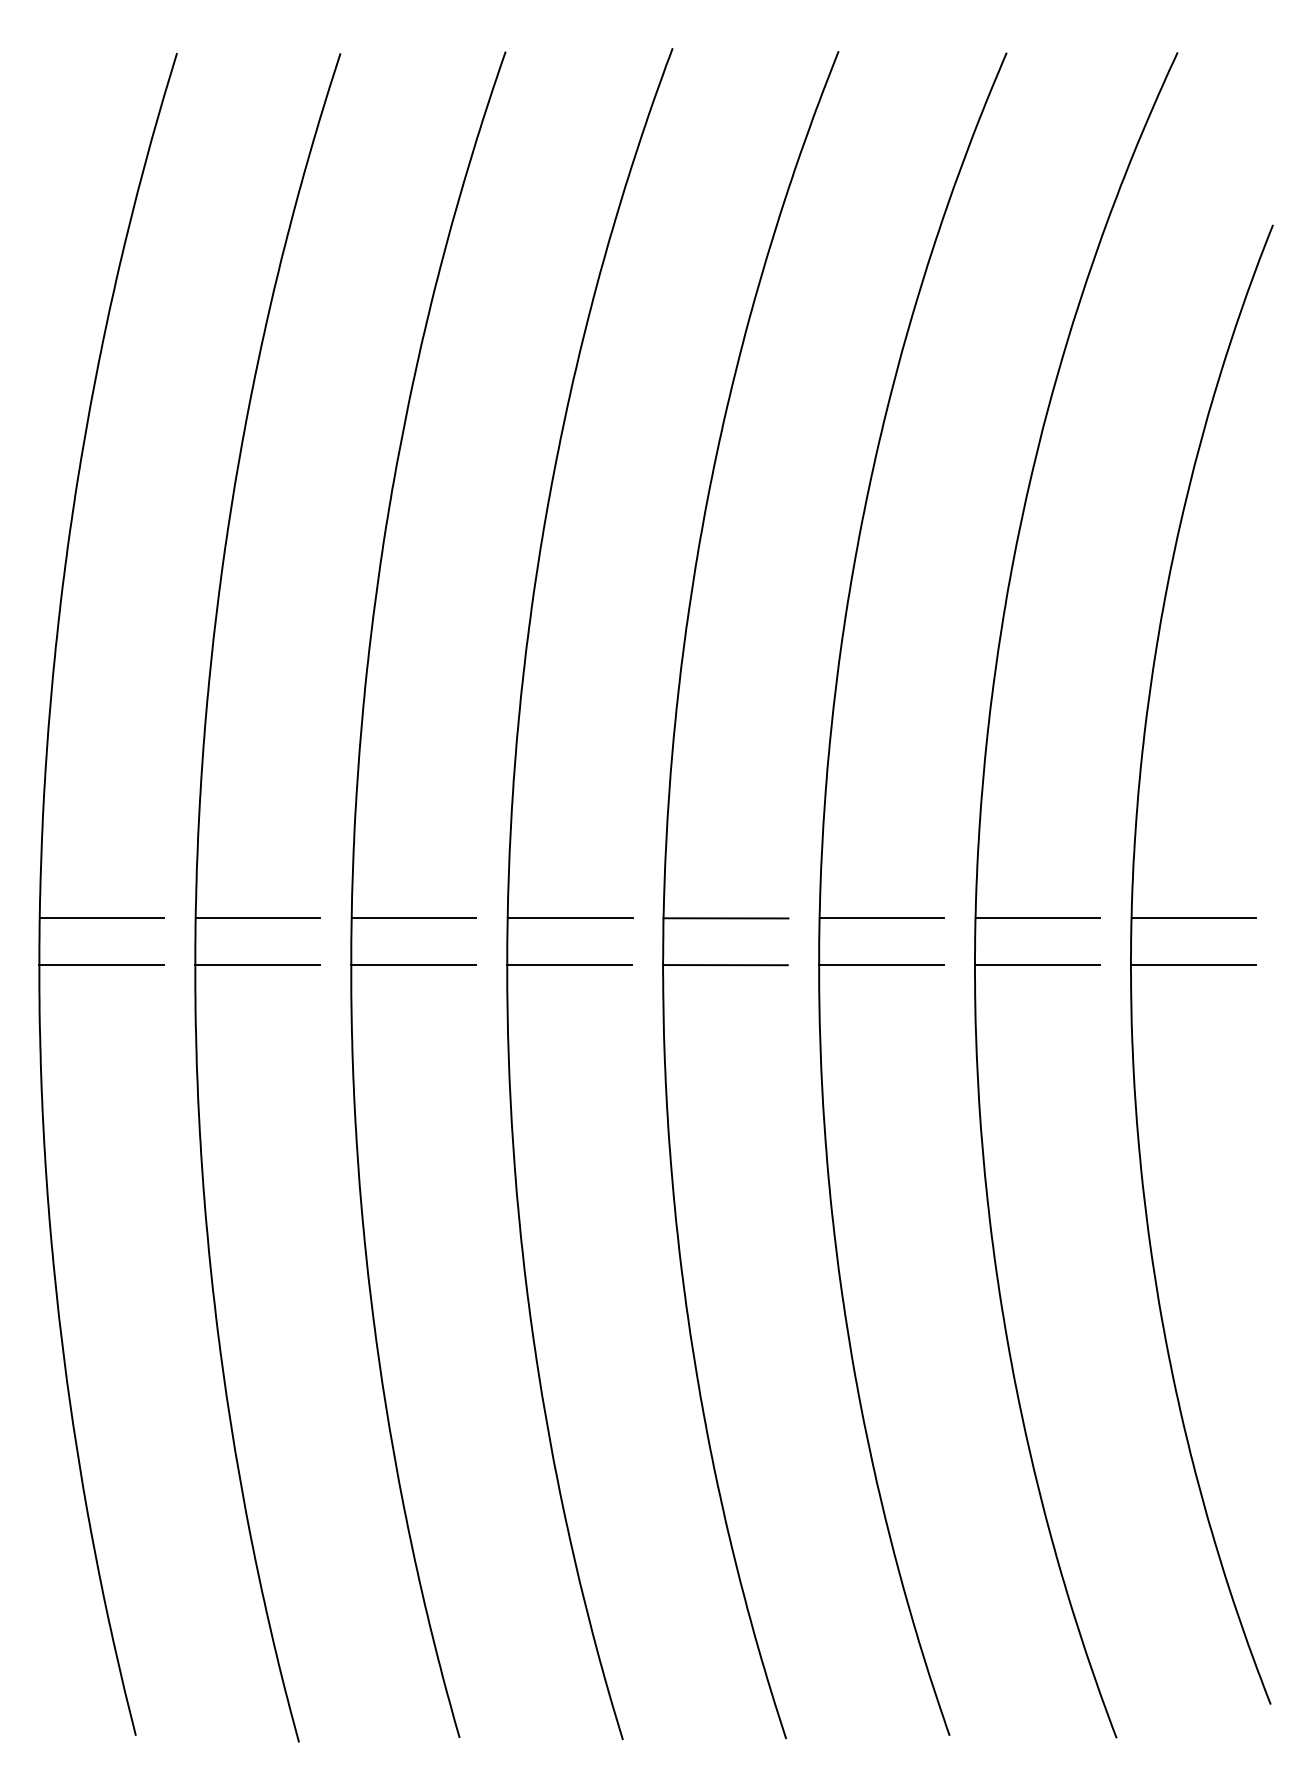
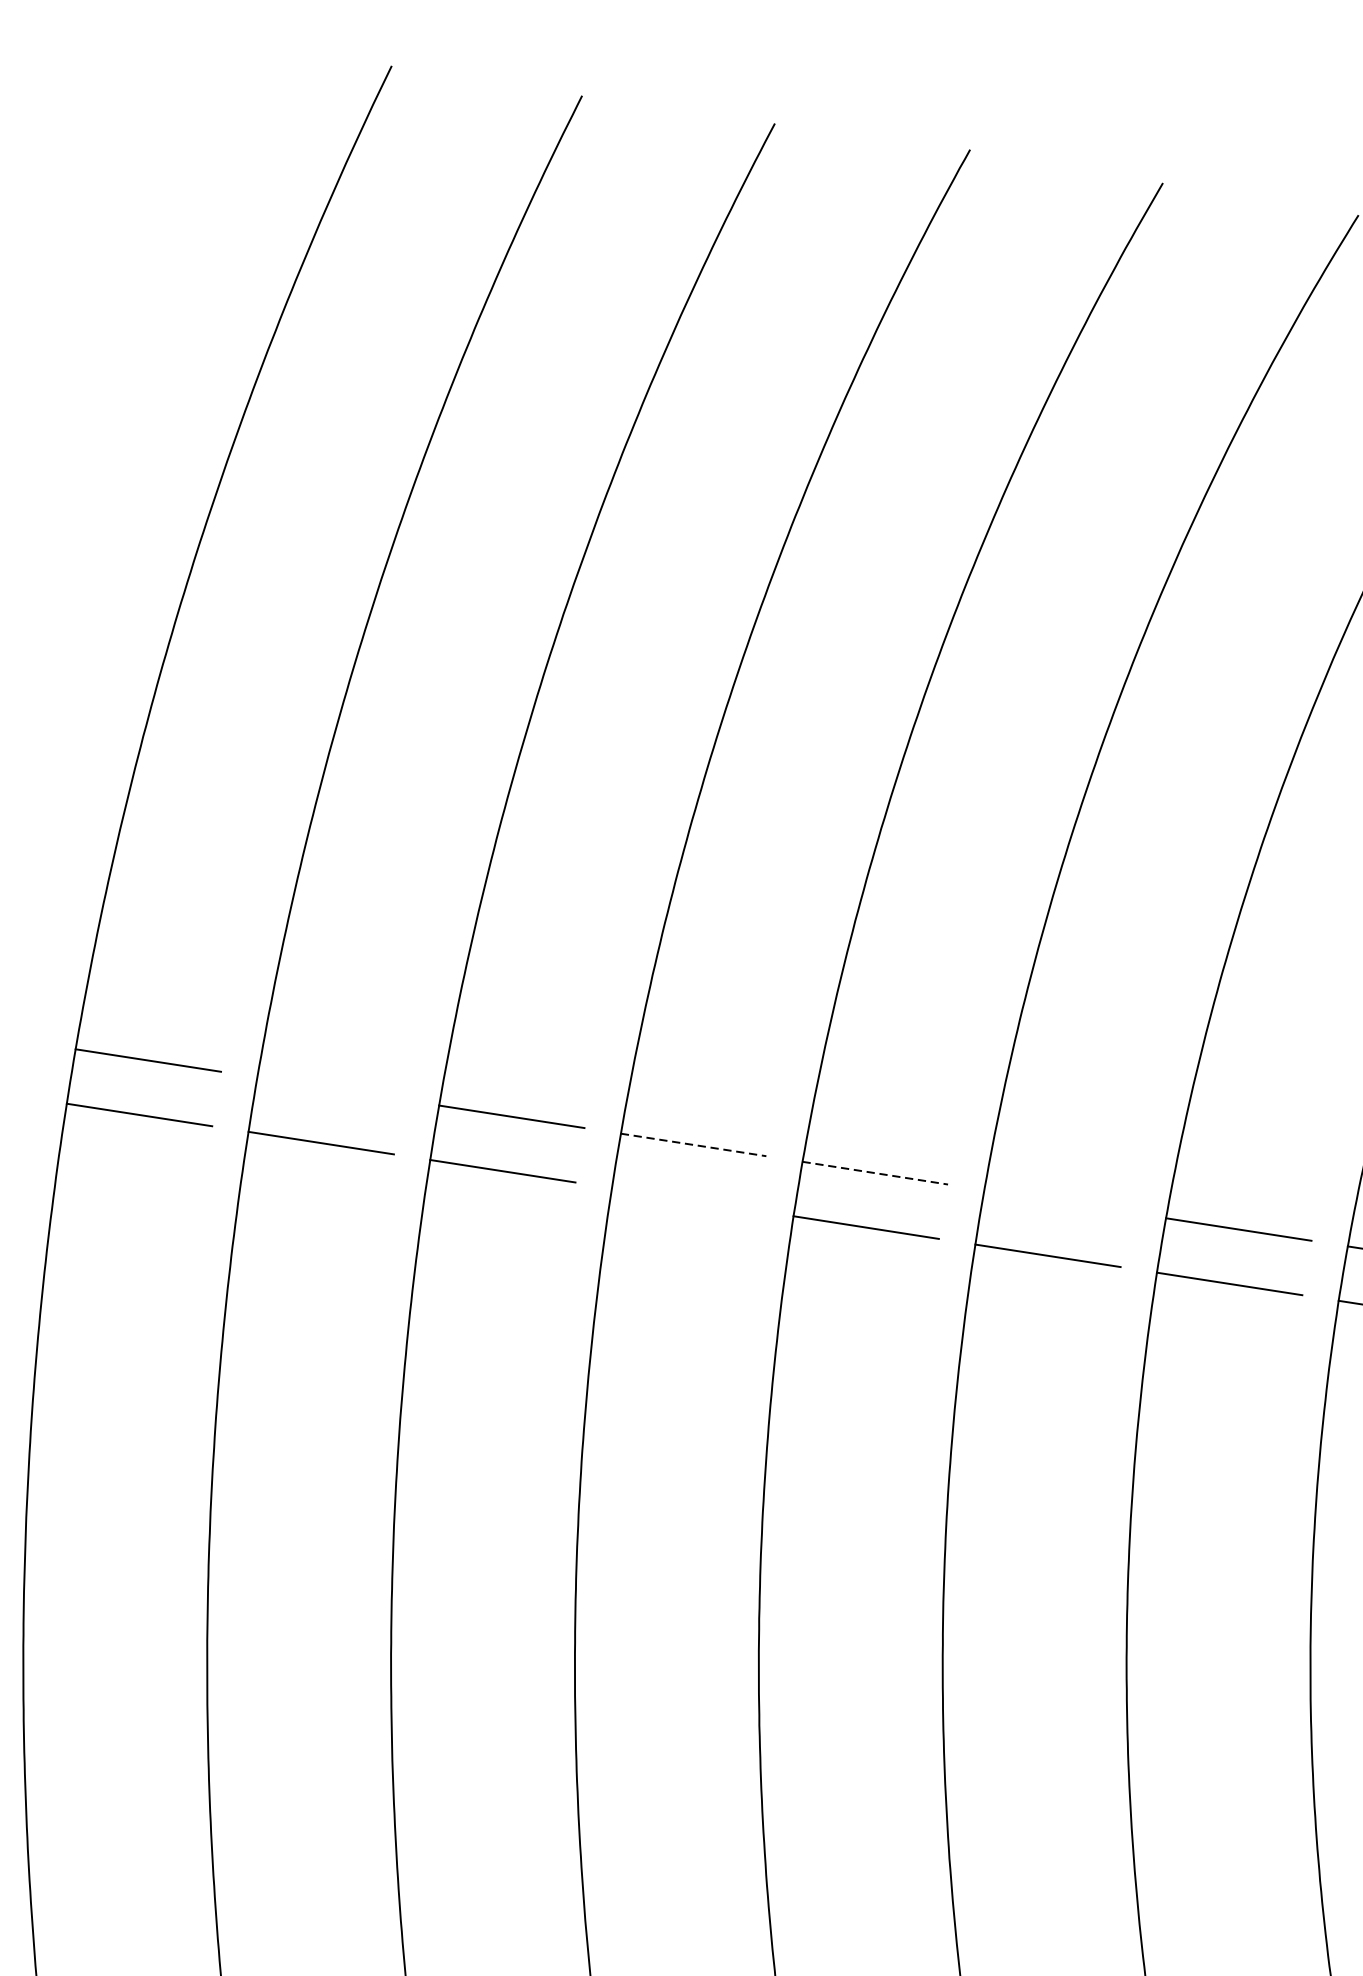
line: (257, 918) -> (329, 1088), removed
line: (570, 918) -> (694, 1145), solid -> dashed
line: (726, 918) -> (875, 1173), solid -> dashed
line: (881, 918) -> (1056, 1201), removed
line: (569, 965) -> (684, 1199), removed

